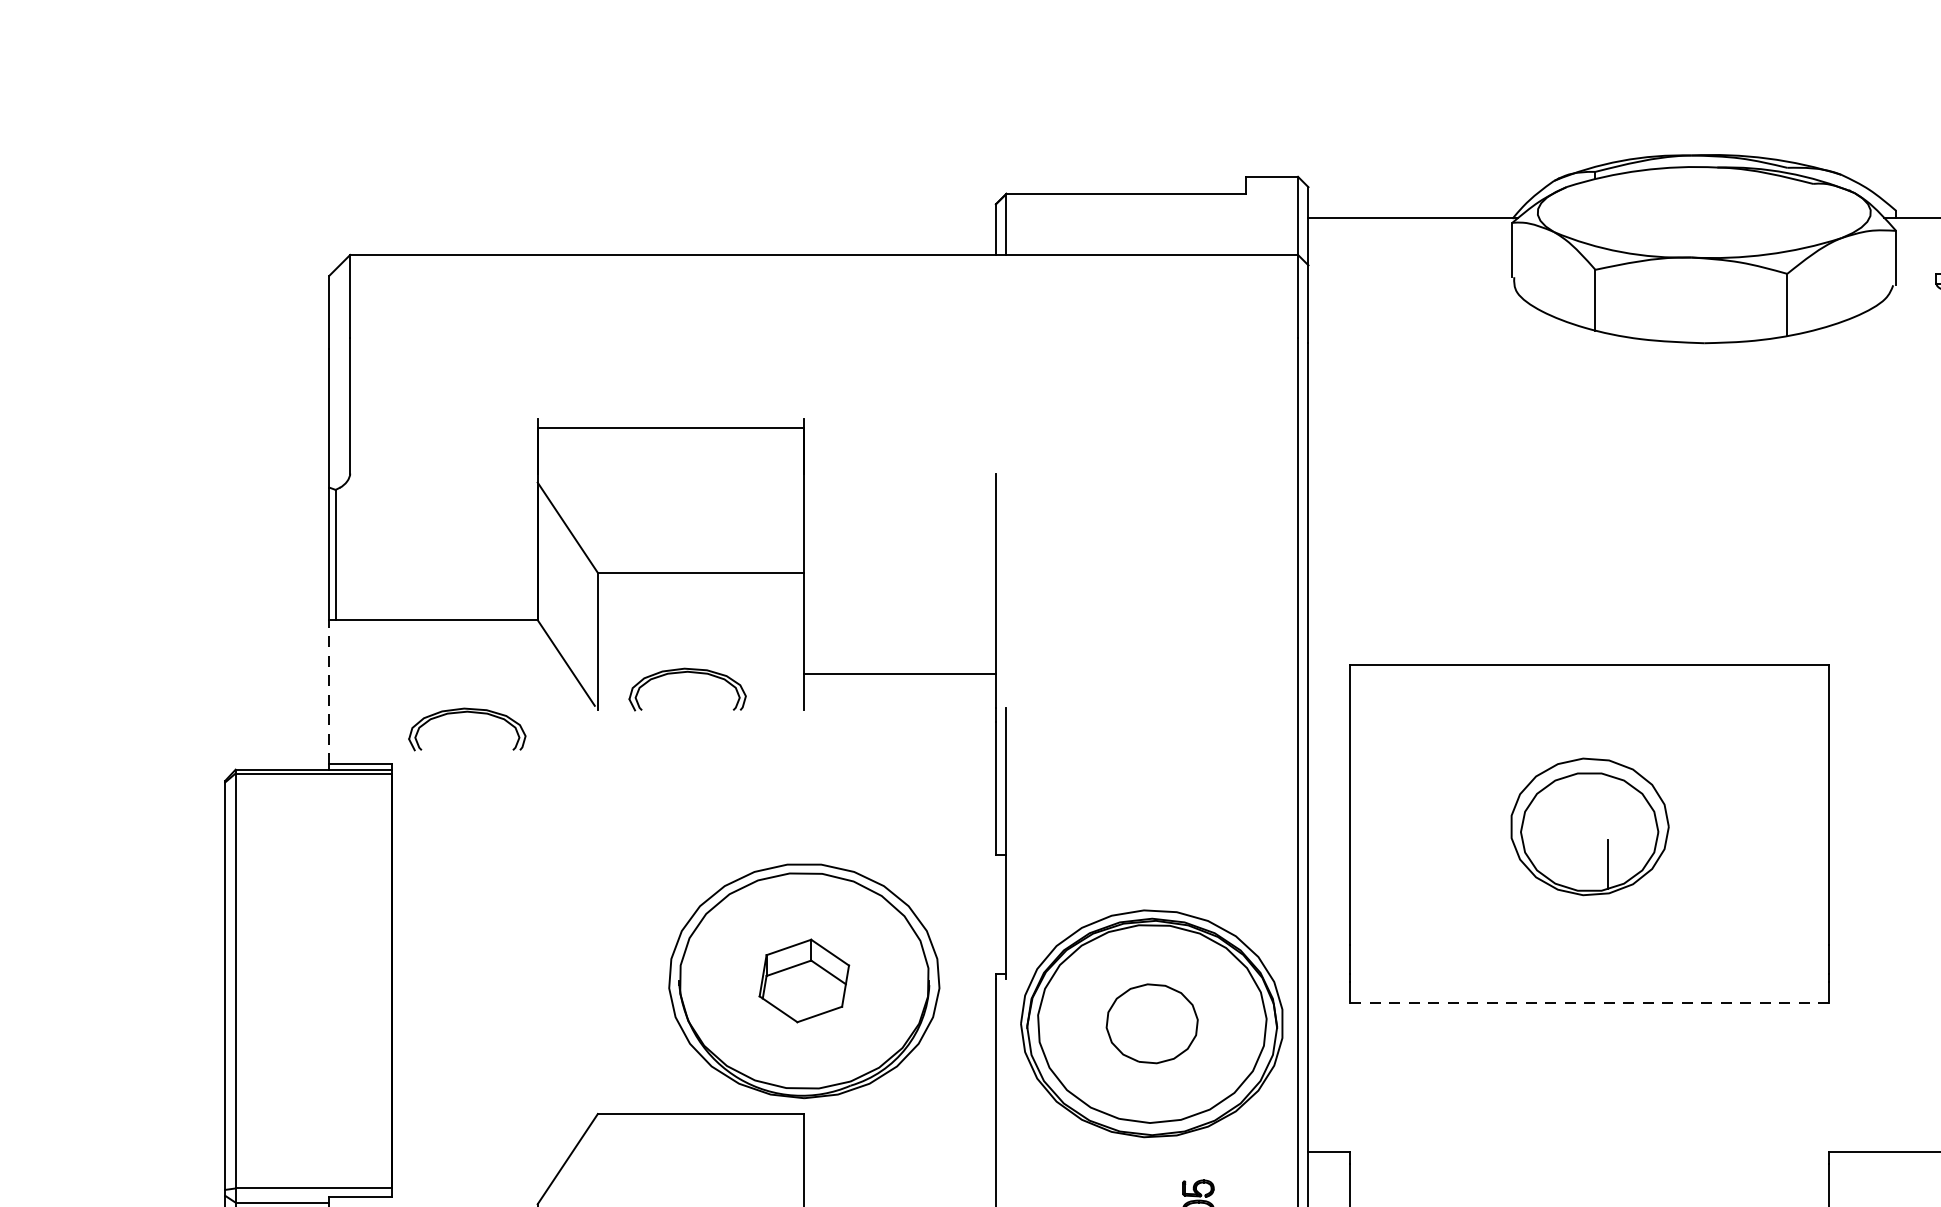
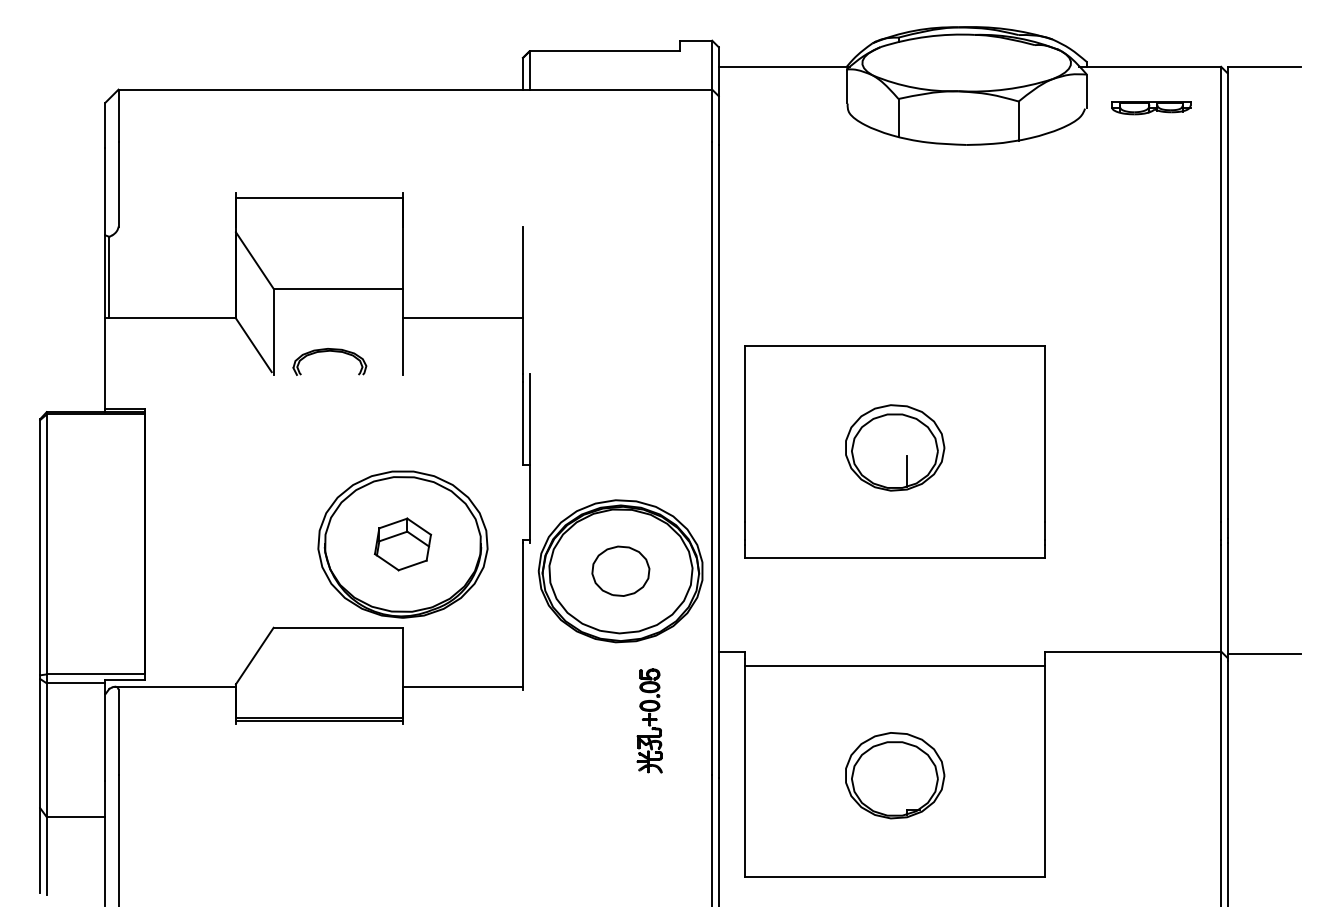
line: (899, 674) -> (462, 318), moved
line: (329, 692) -> (105, 363), dashed -> solid
part: (460, 714) -> (187, 377), removed
line: (1590, 1003) -> (895, 558), dashed -> solid
line: (1588, 1174) -> (894, 665), added

